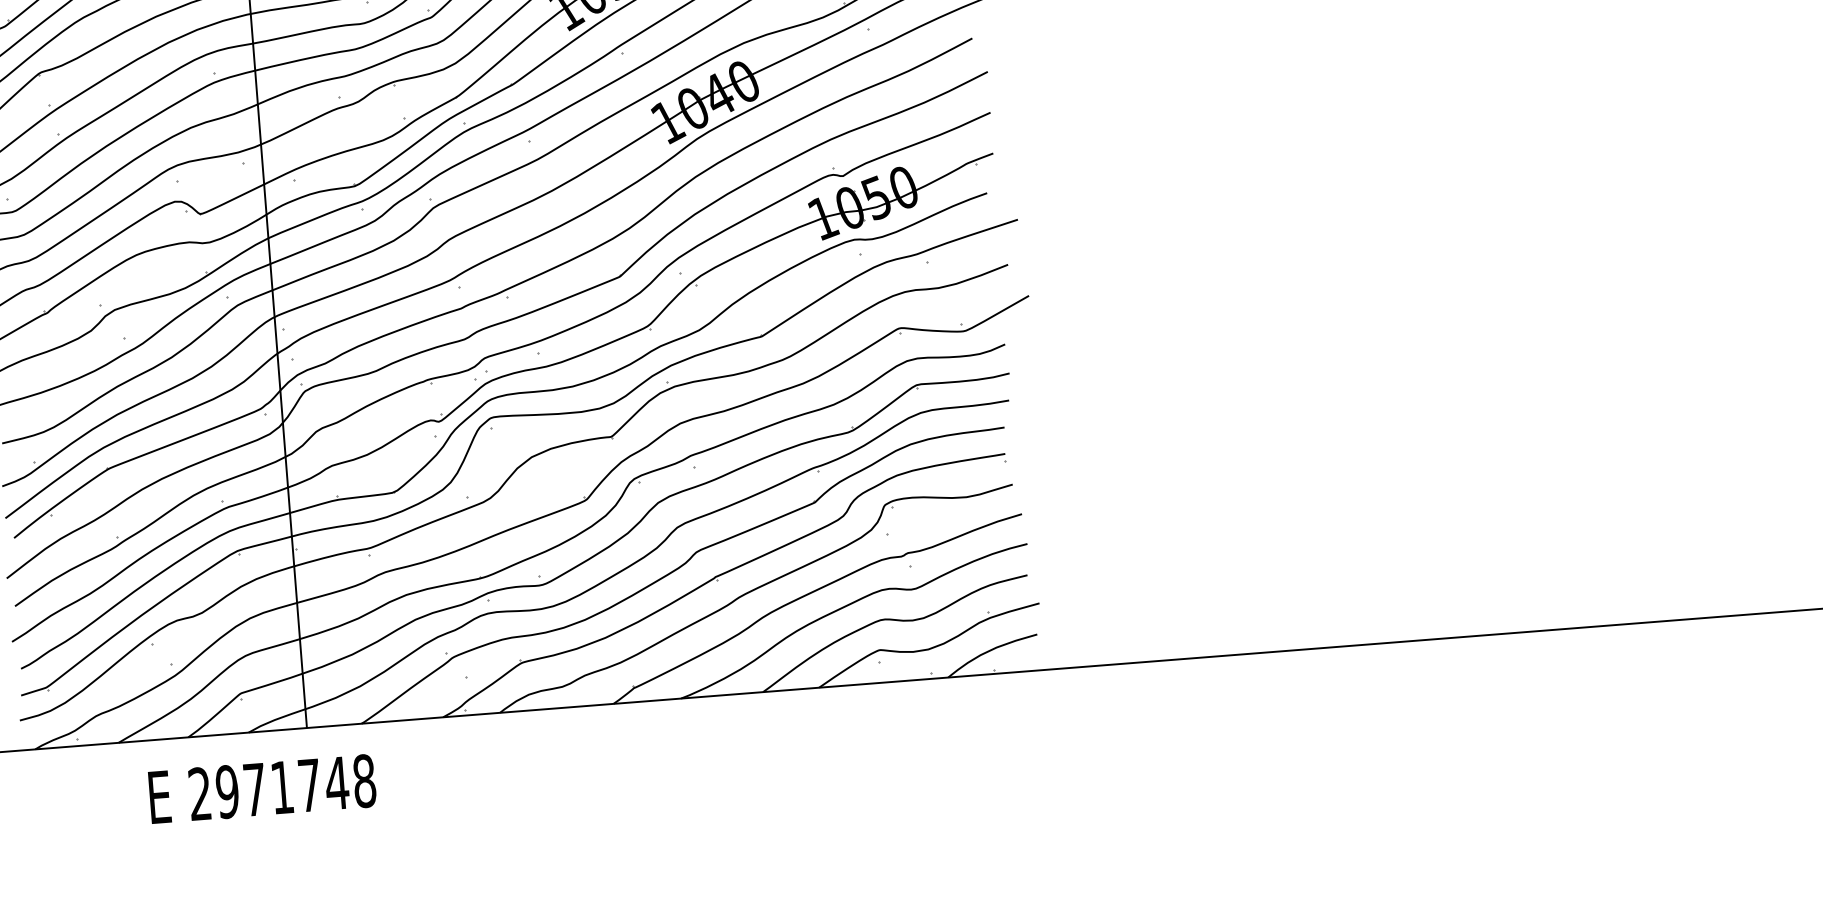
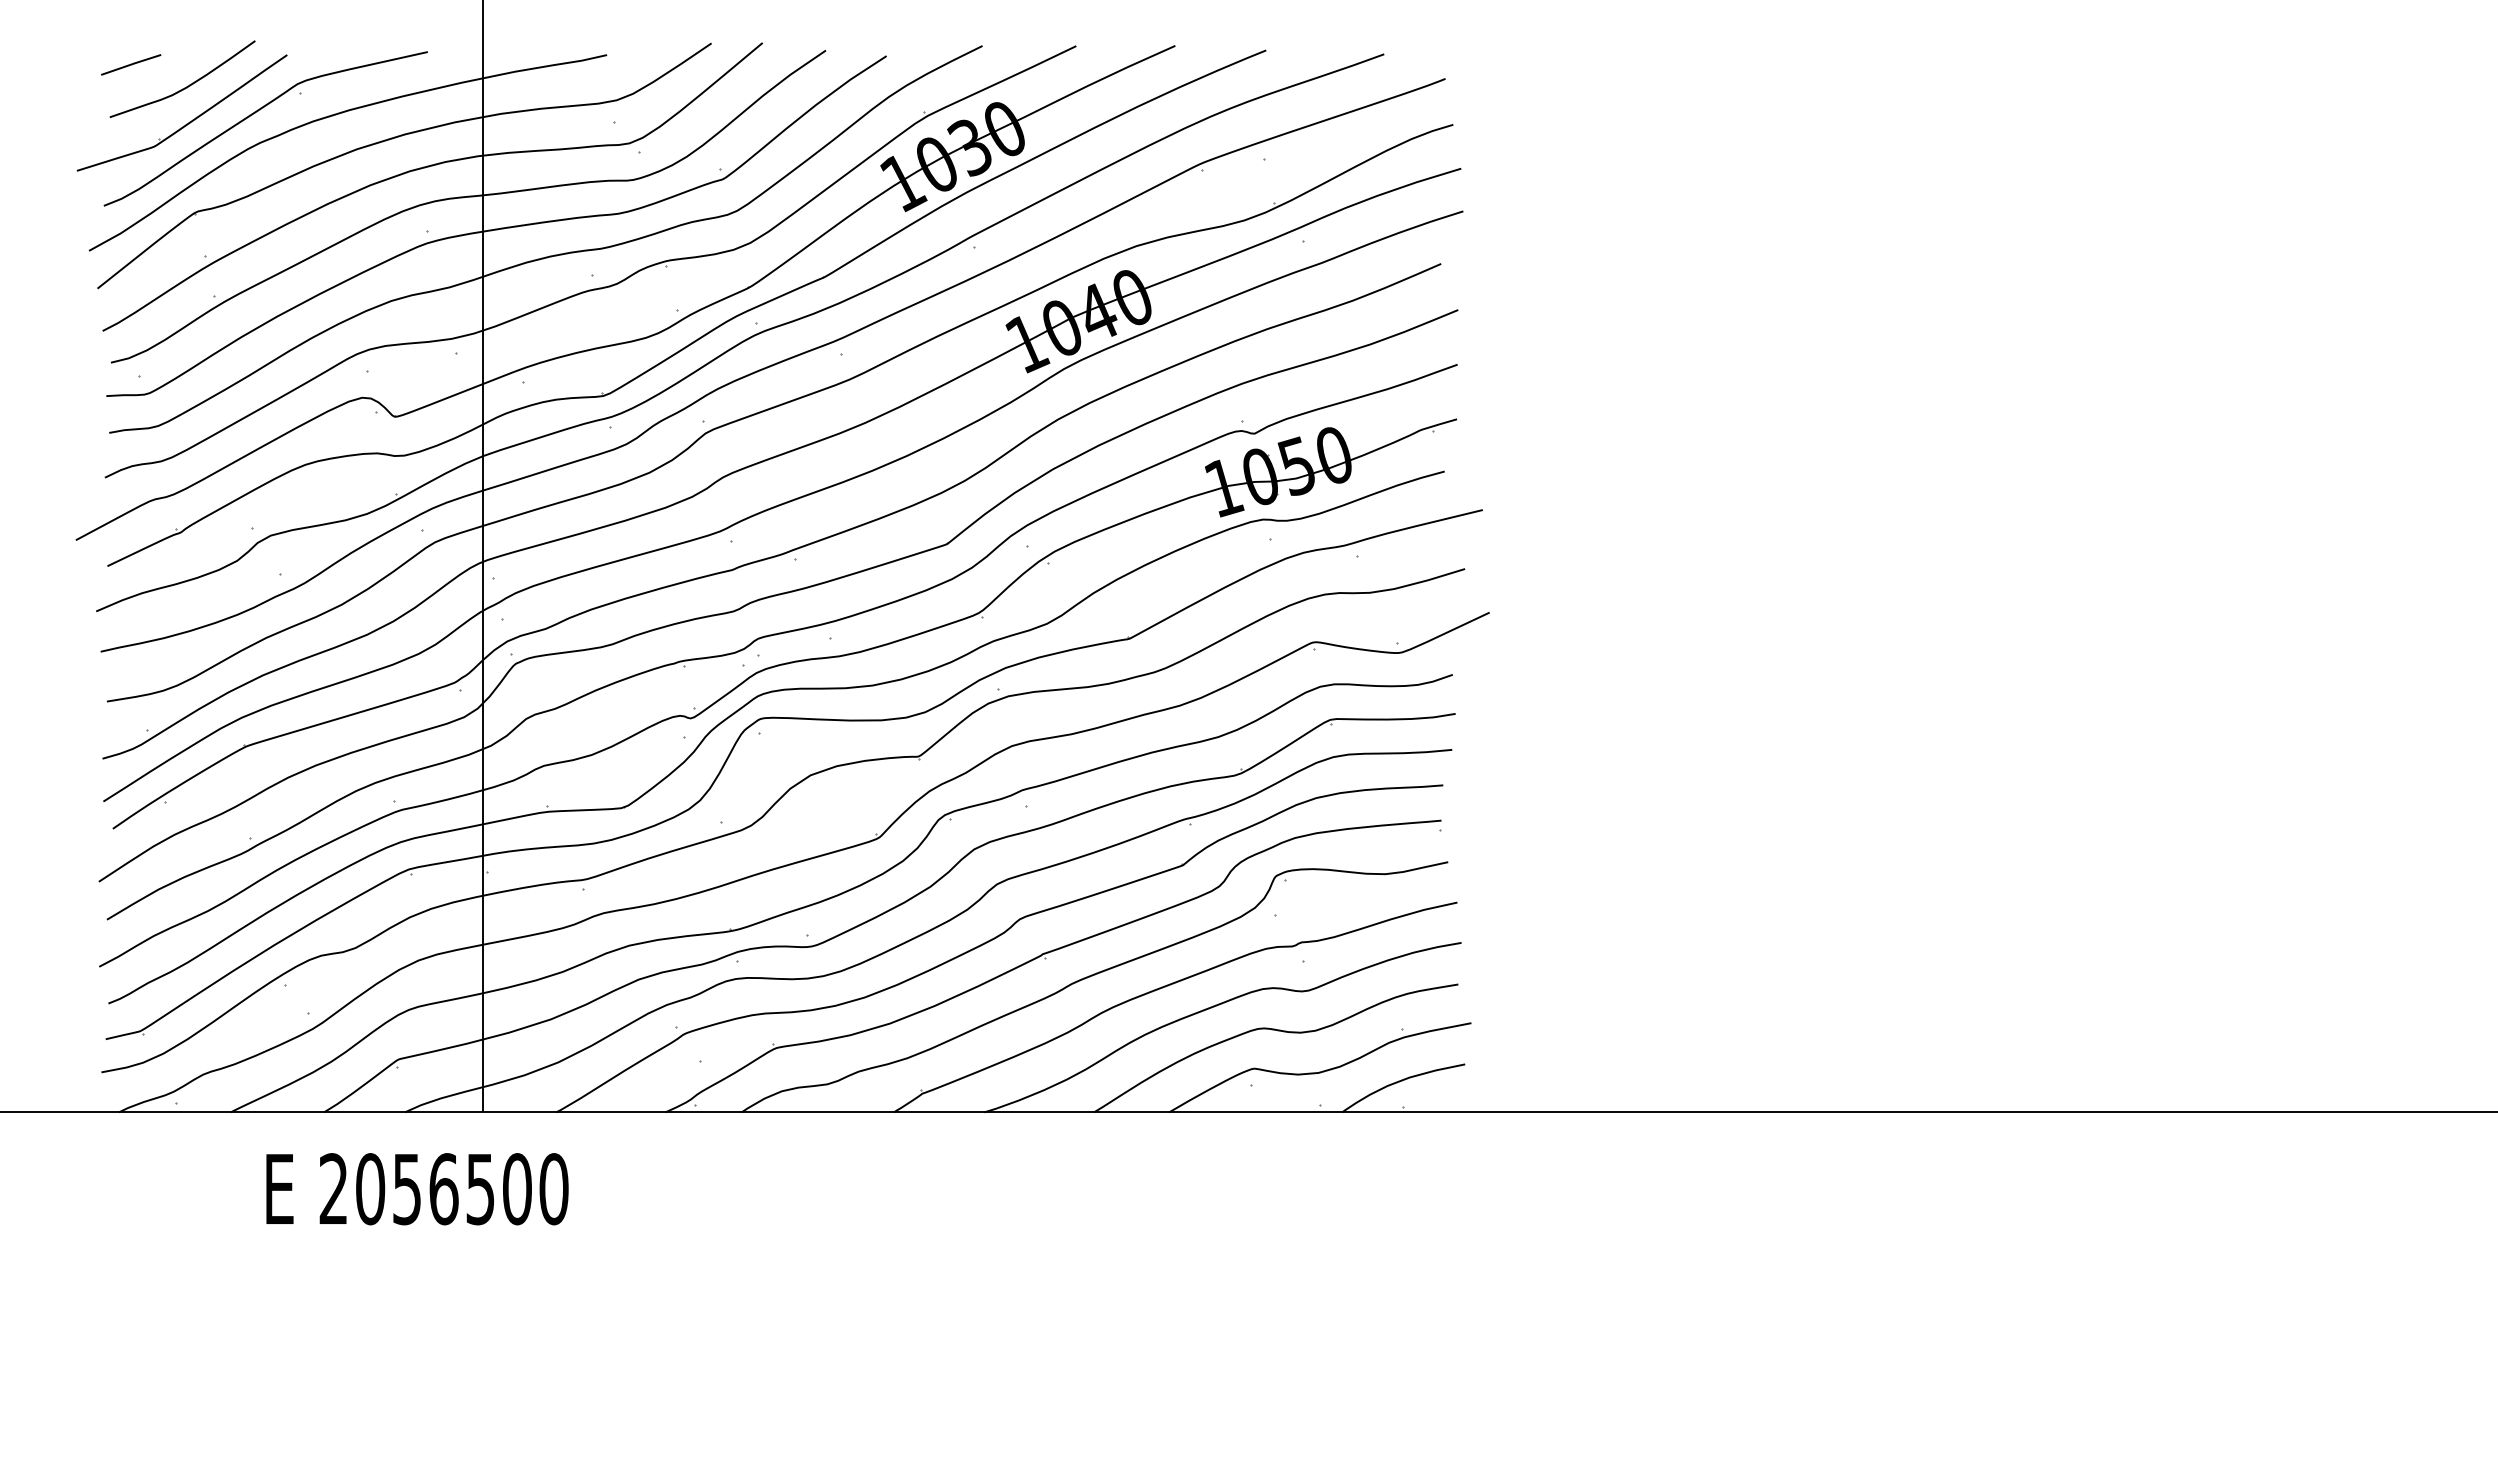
text: (296, 786) -> (462, 1189), 2971748 -> 2056500

